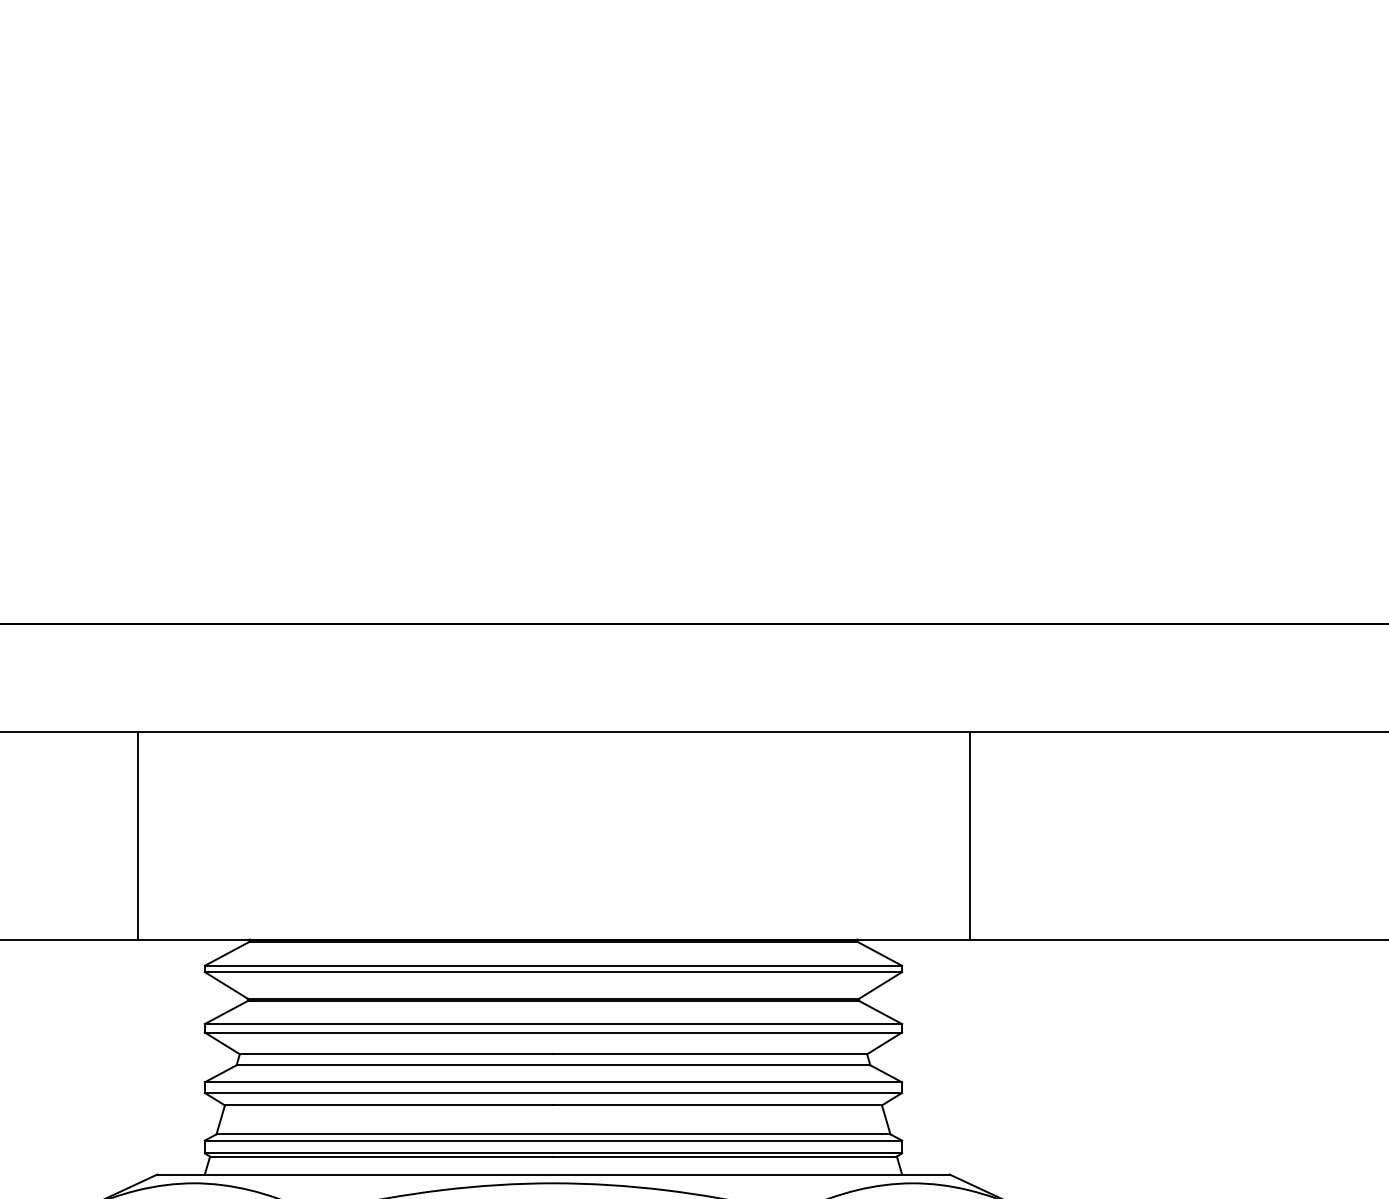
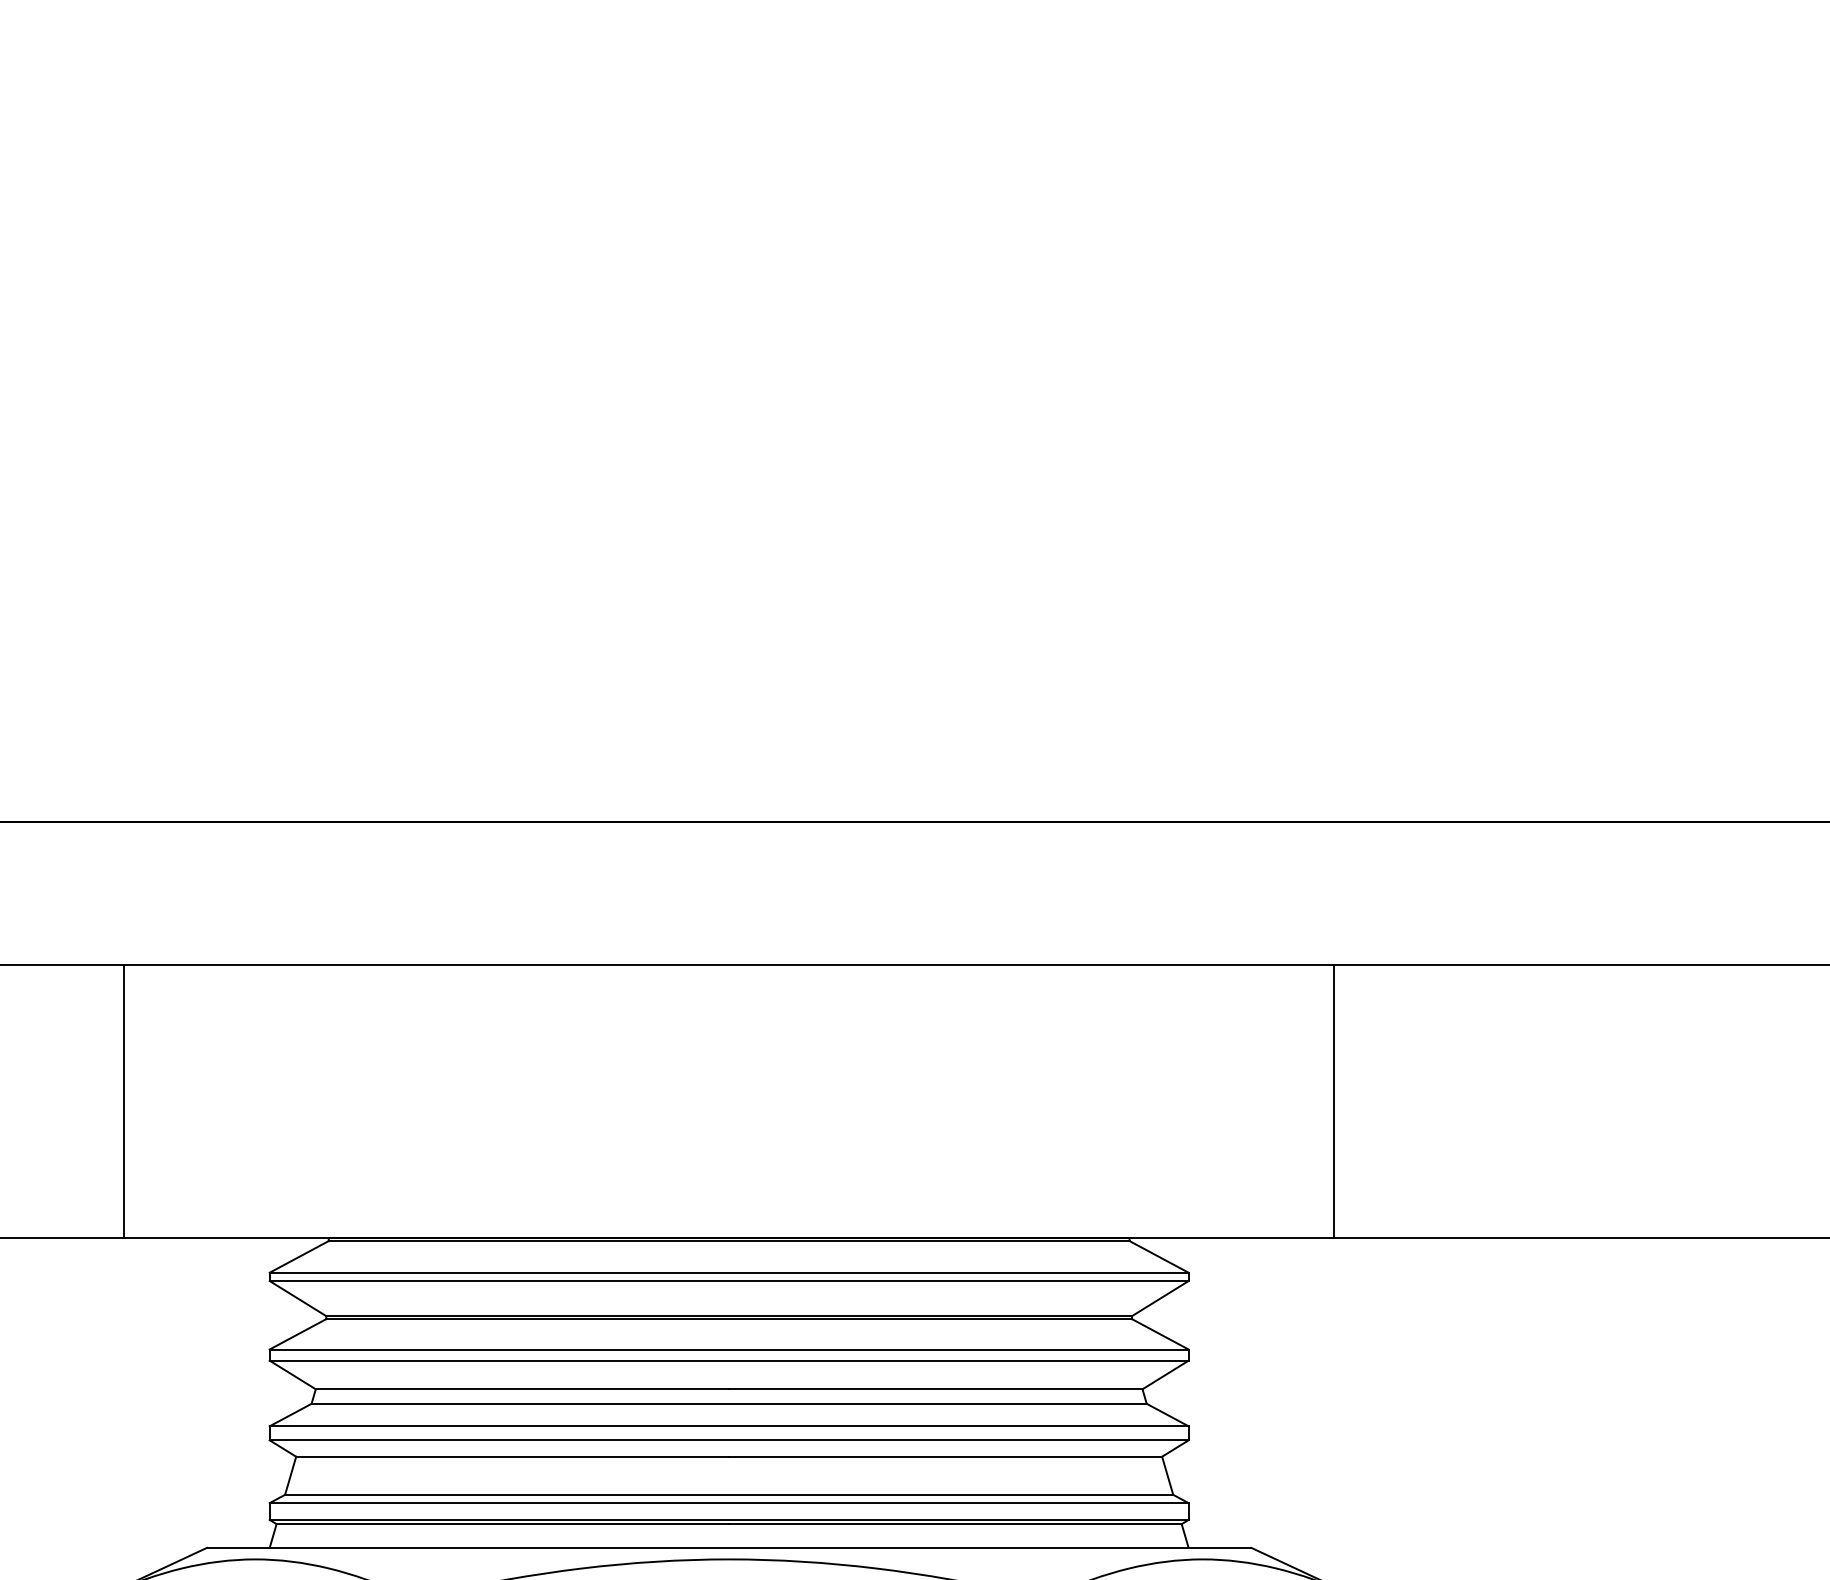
line: (137, 835) -> (123, 1101), moved
line: (970, 835) -> (1334, 1101), moved

